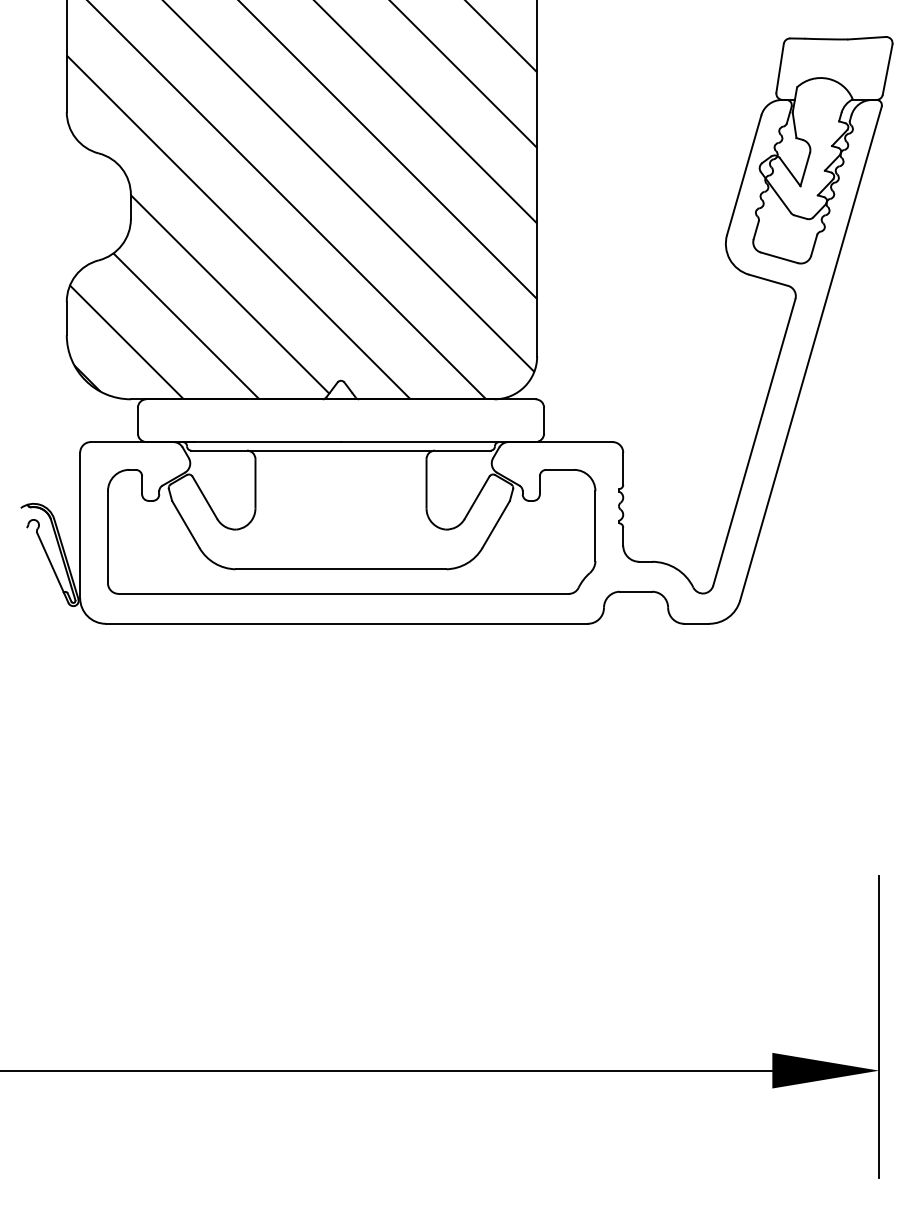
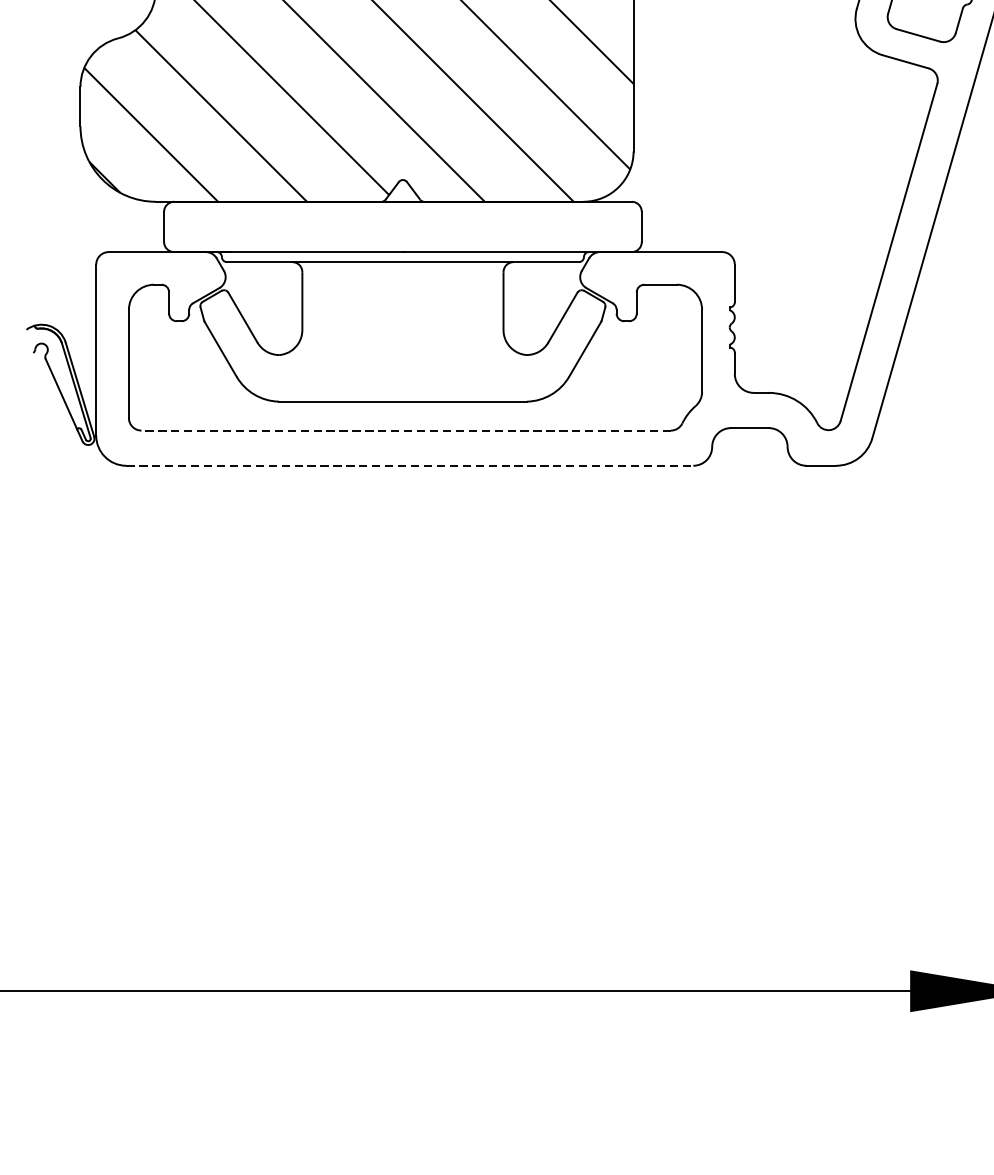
line: (343, 593) -> (405, 430), solid -> dashed
line: (347, 623) -> (410, 465), solid -> dashed

